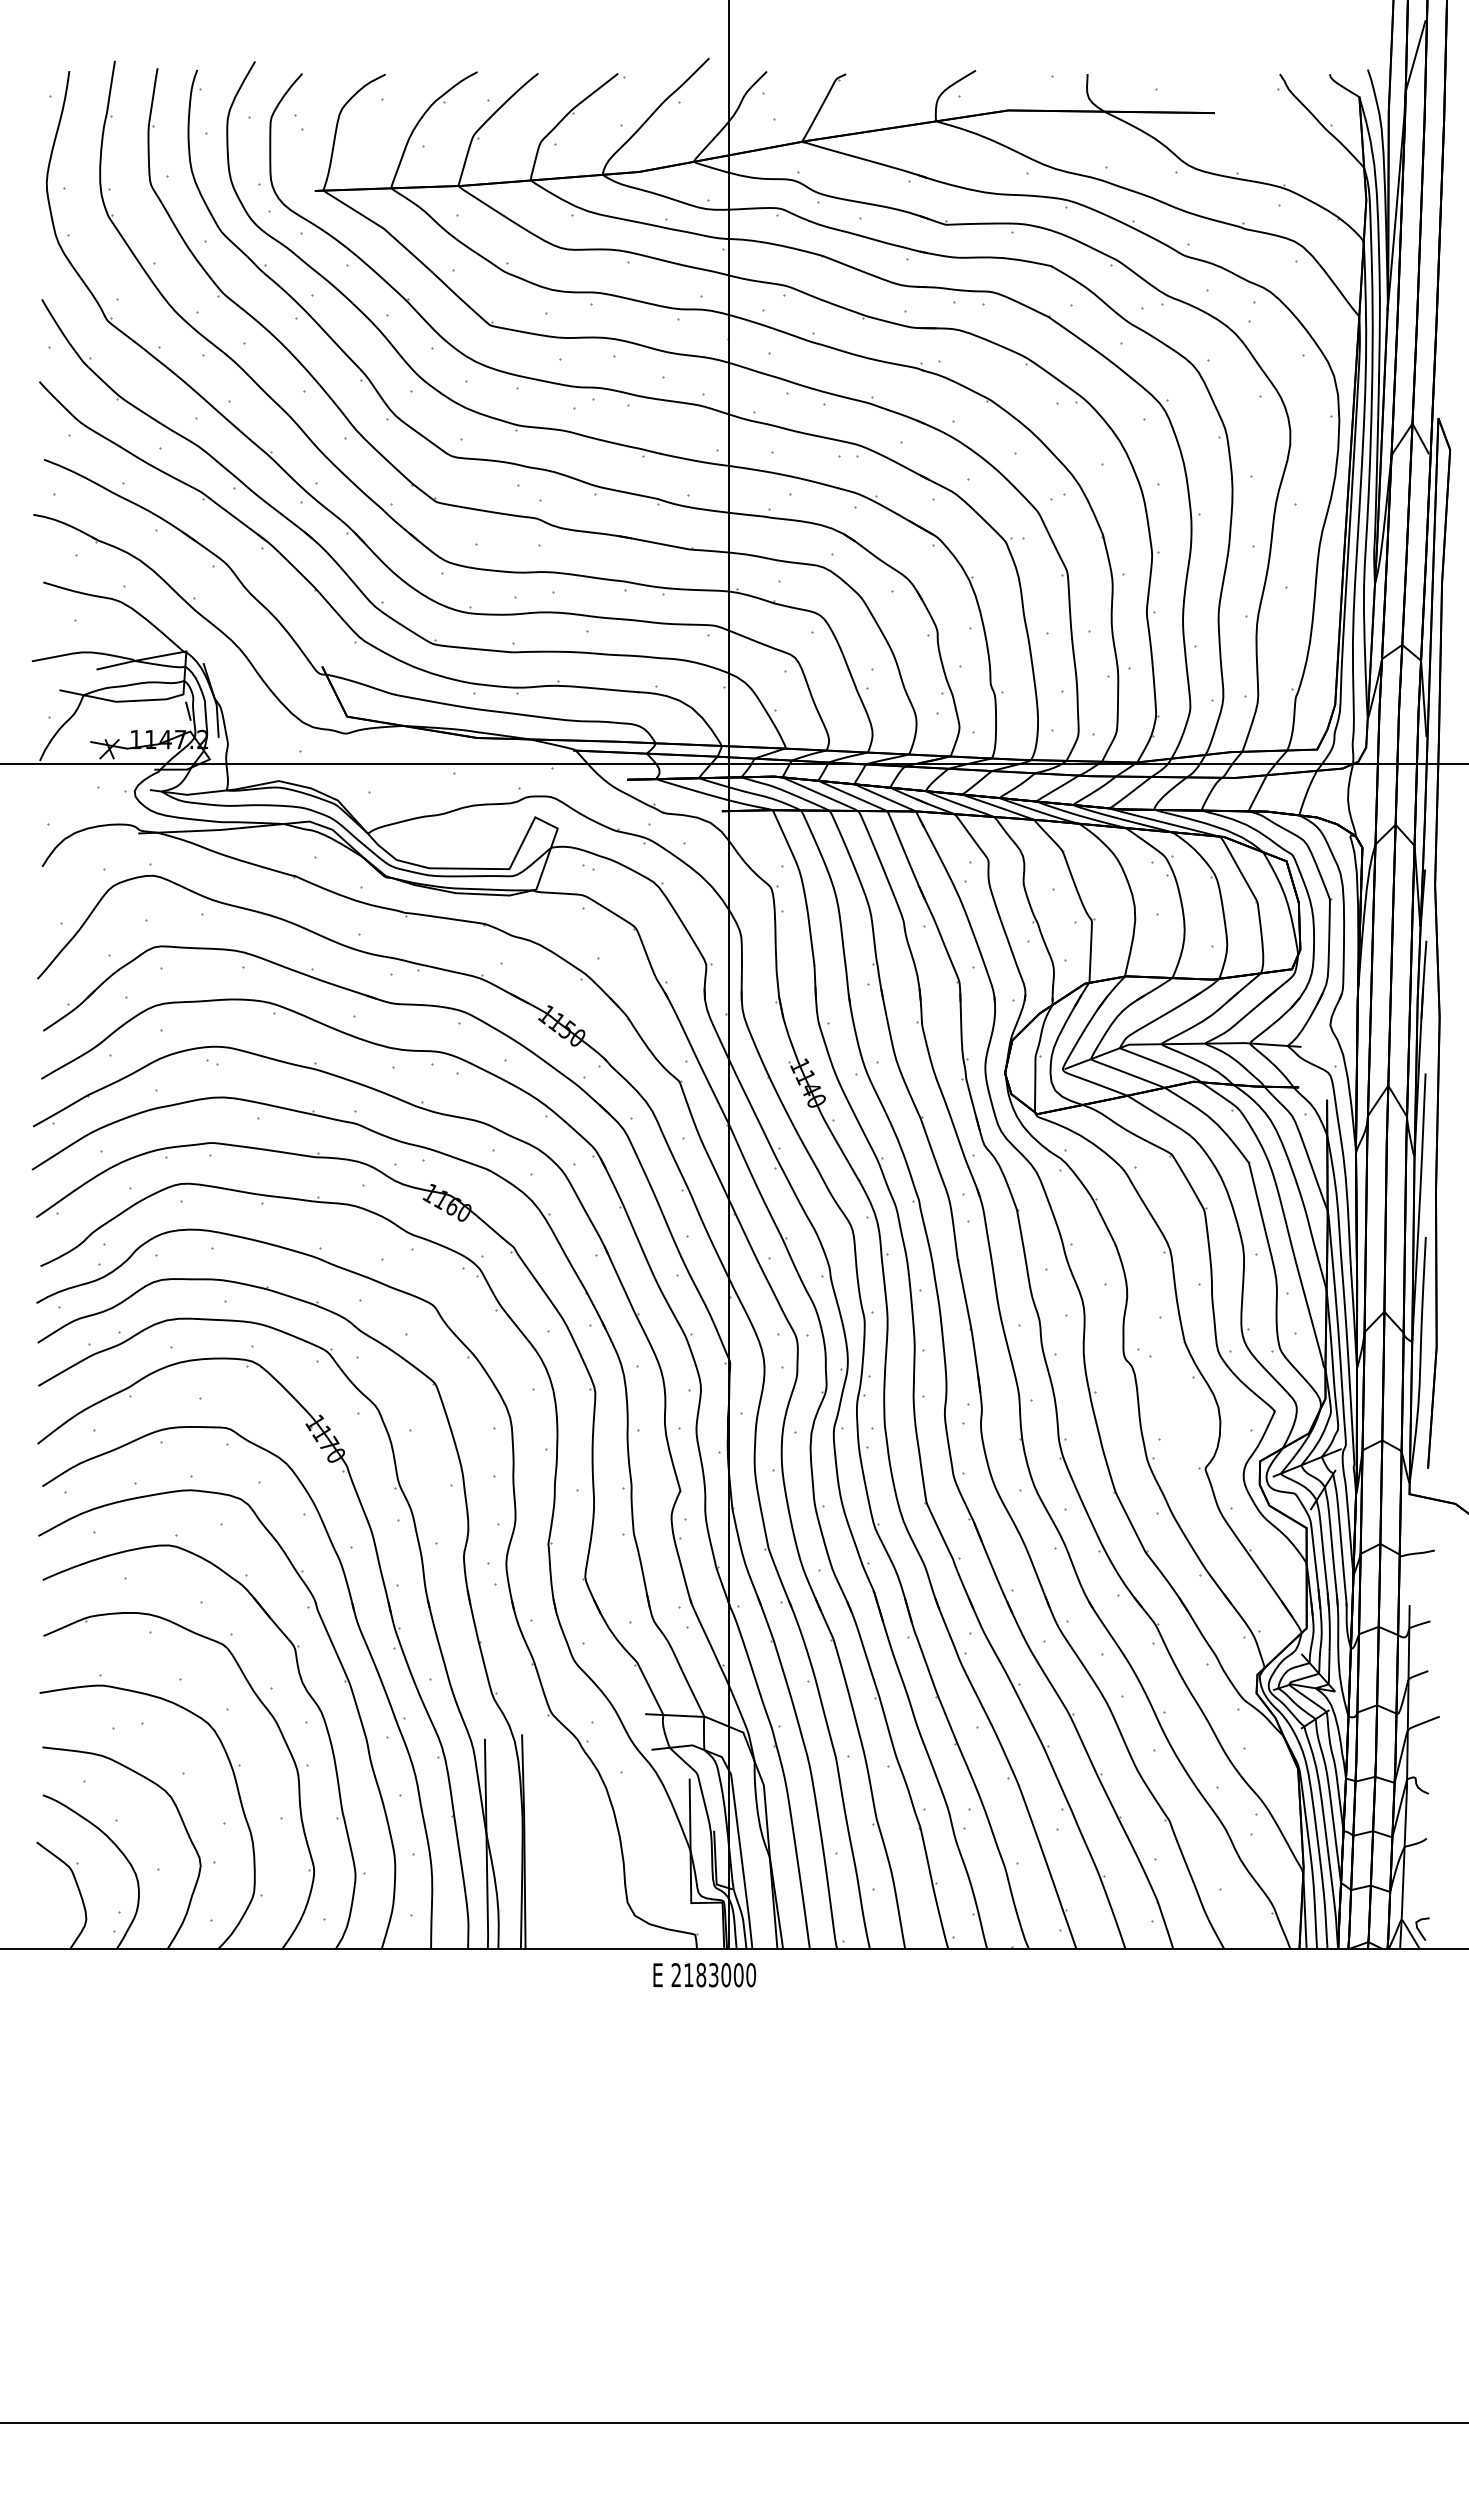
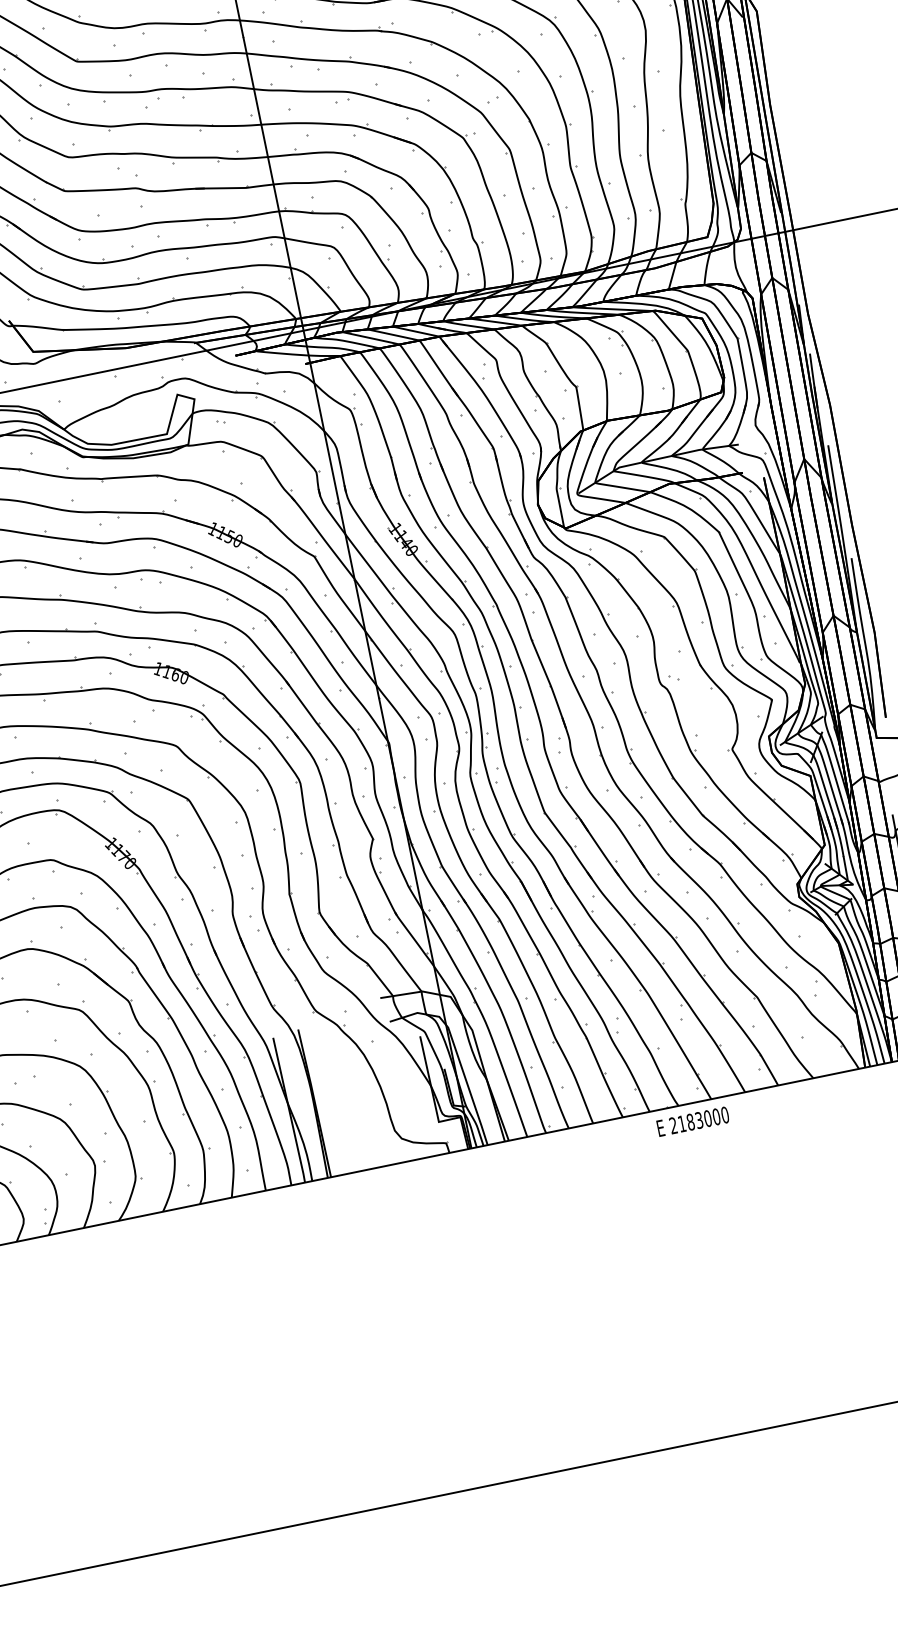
text: (704, 1975) -> (692, 1121), moved

